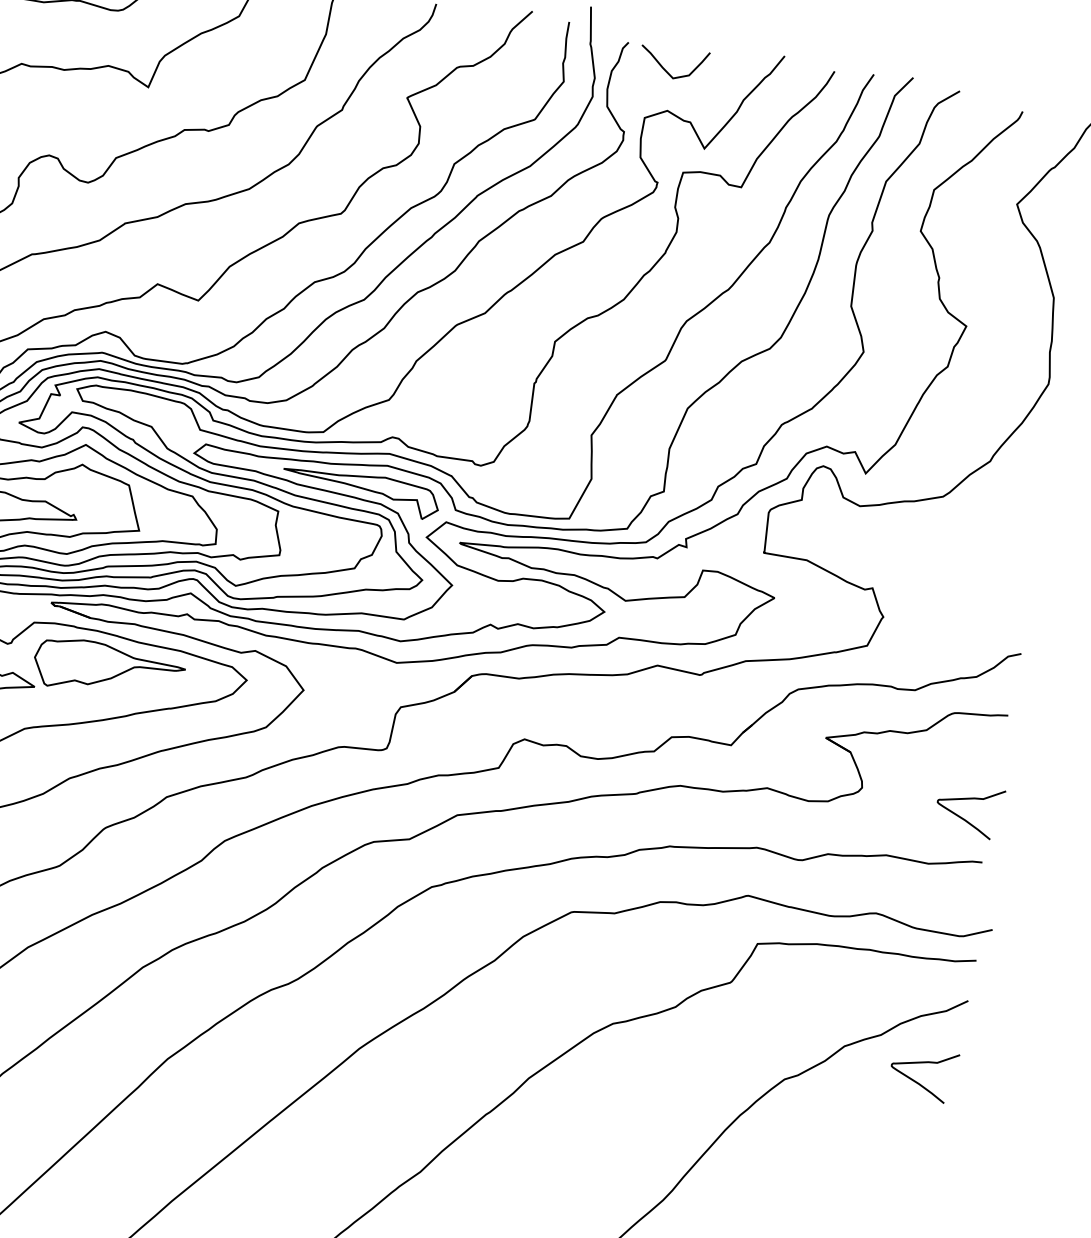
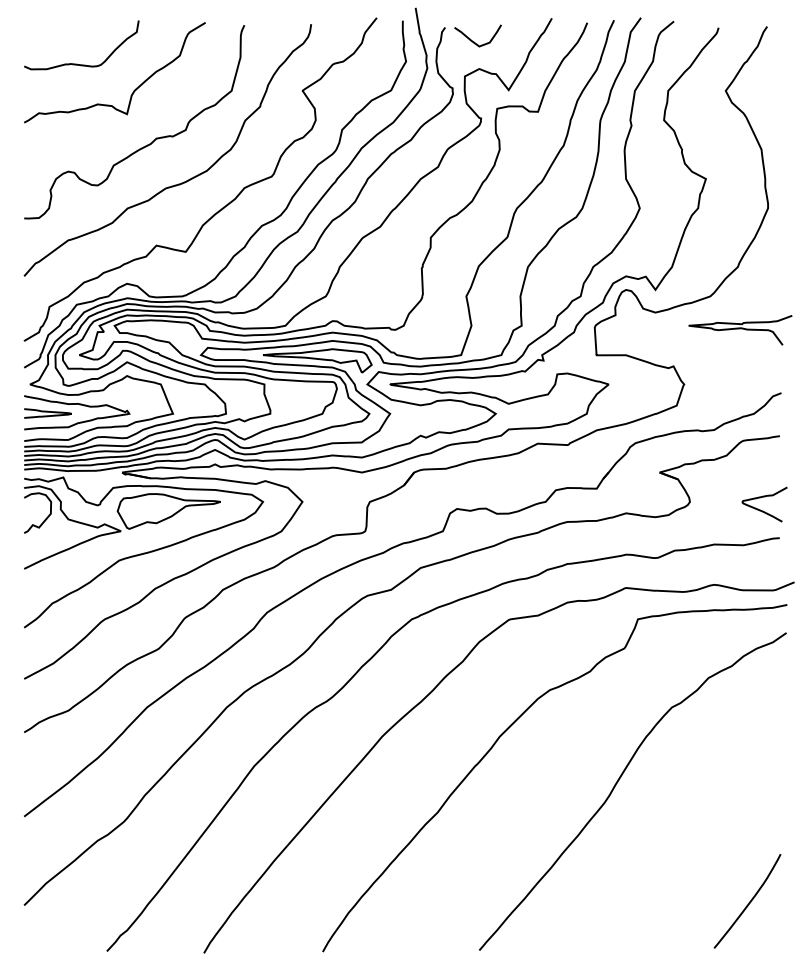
curve: (978, 551) -> (740, 329), added
curve: (919, 1082) -> (763, 693), removed

